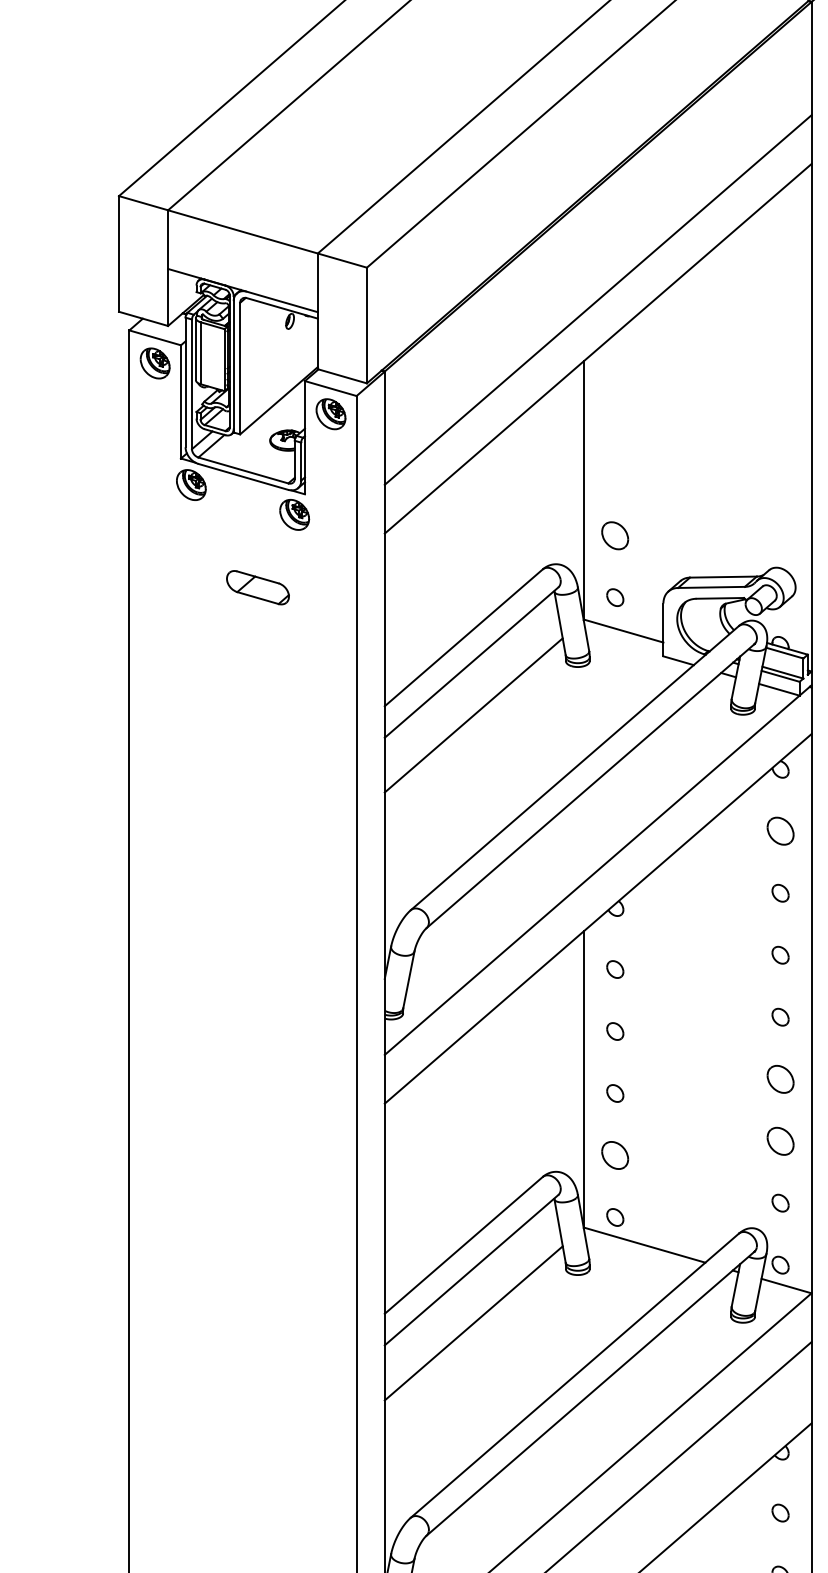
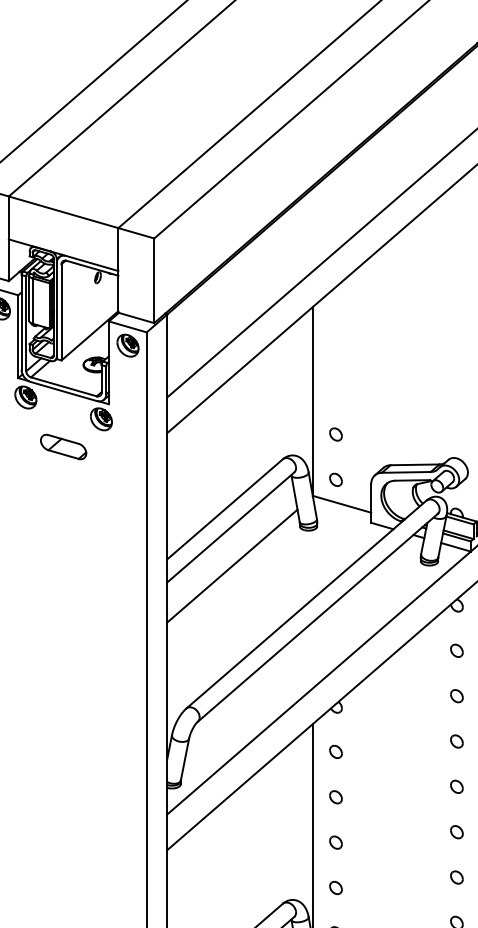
part: (615, 535) -> (336, 434), size x0.62
part: (257, 587) -> (63, 446), moved
part: (780, 831) -> (456, 650), size x0.62
part: (780, 1078) -> (456, 831), size x0.62
part: (780, 1140) -> (456, 877), size x0.62
part: (615, 1155) -> (336, 888), size x0.62

